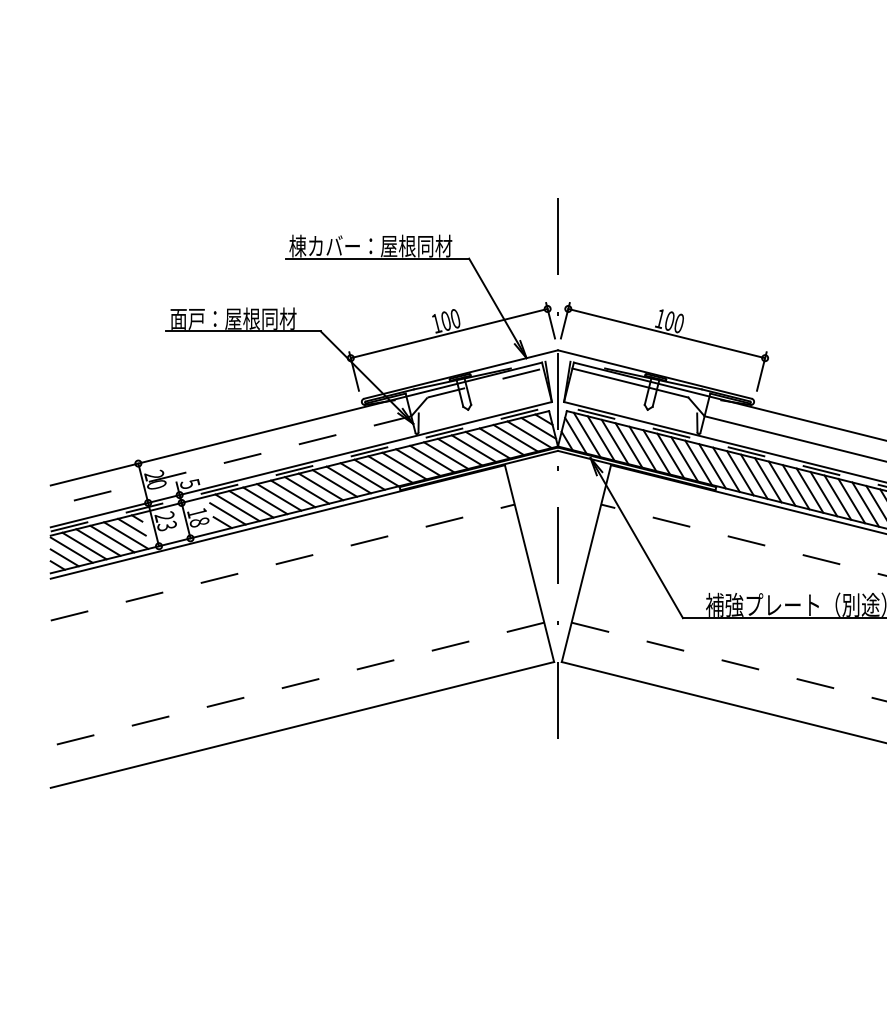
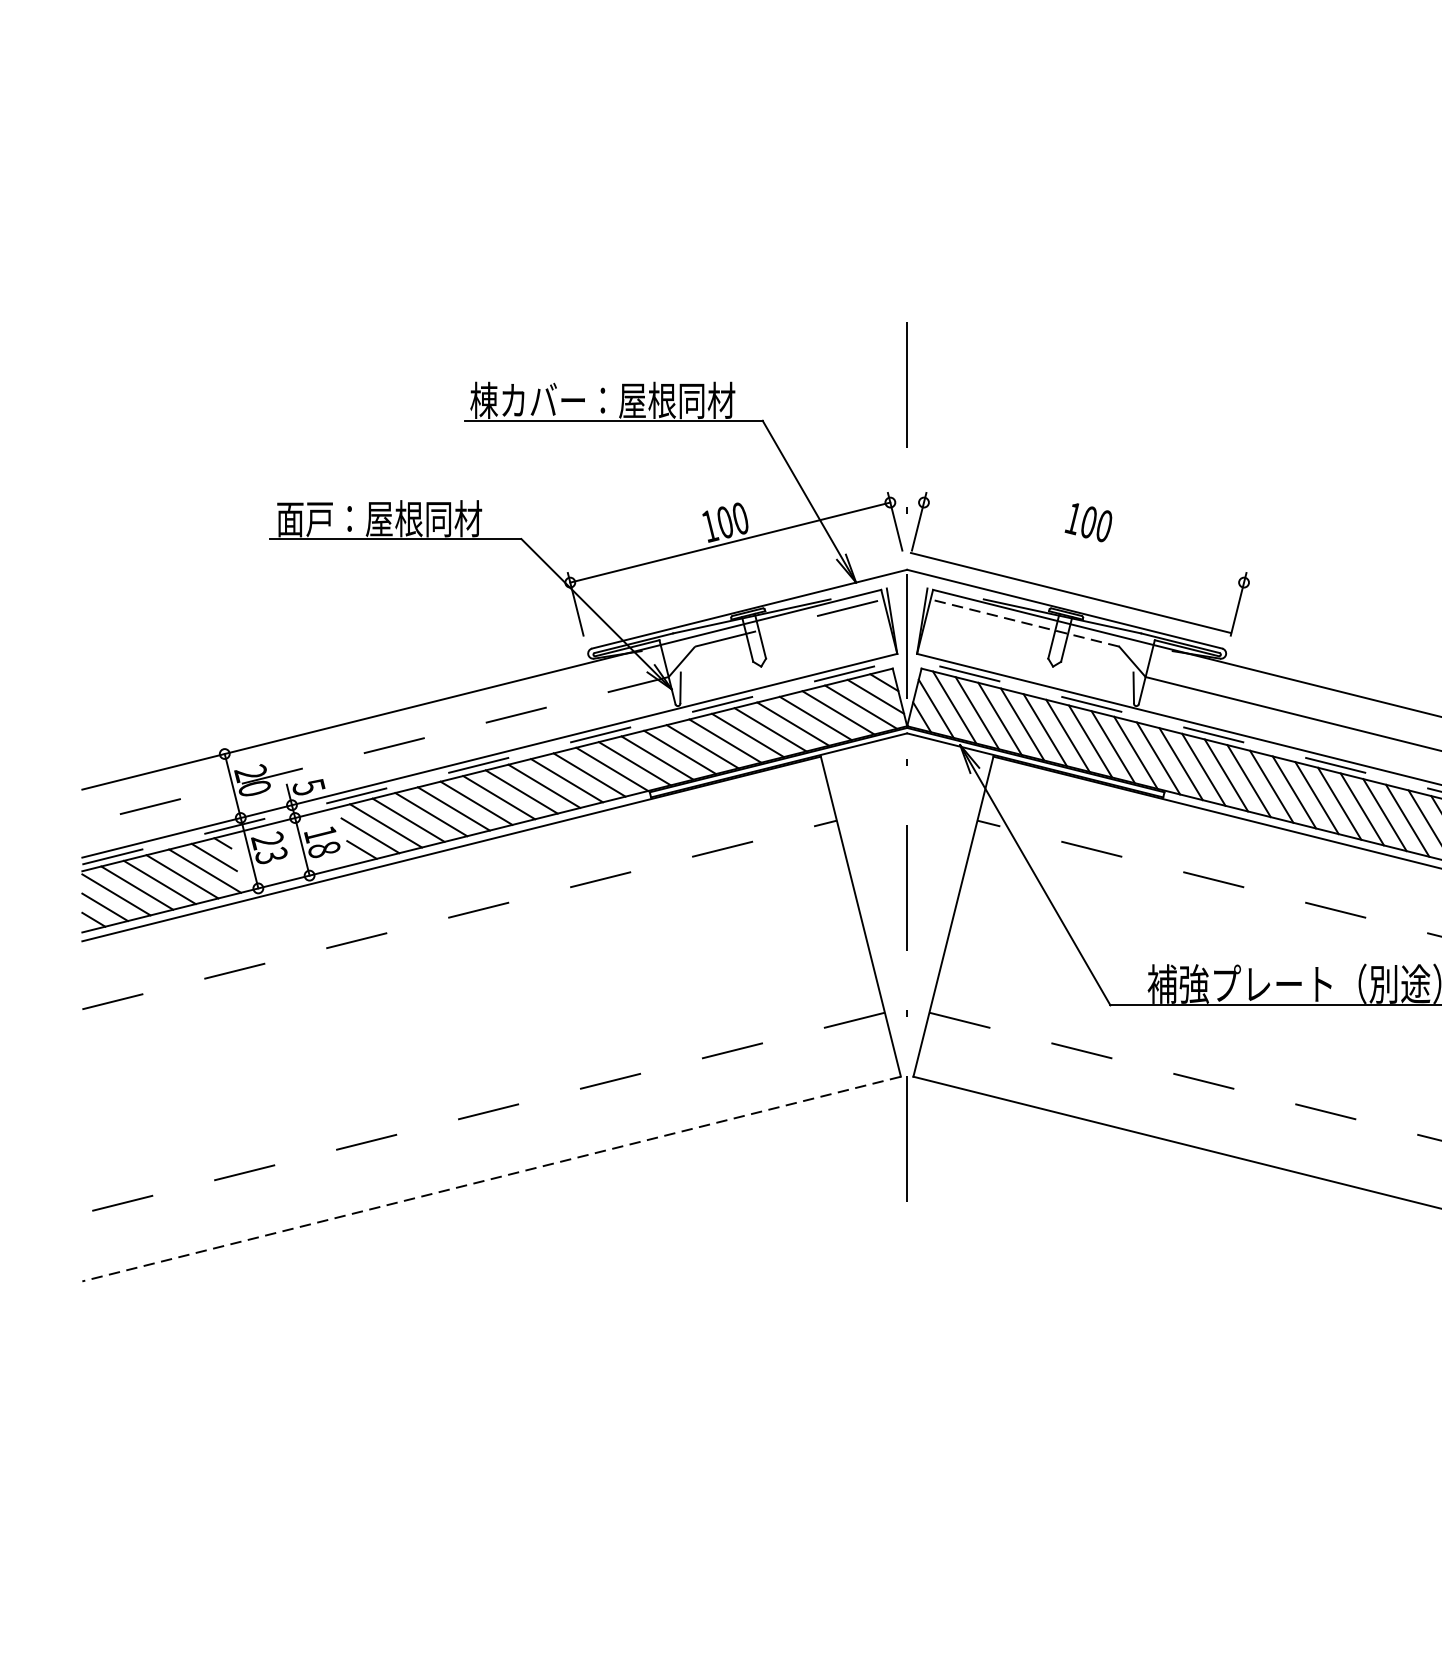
line: (666, 333) -> (1070, 592), moved
line: (630, 383) -> (1025, 623), solid -> dashed
line: (301, 725) -> (490, 1179), solid -> dashed

